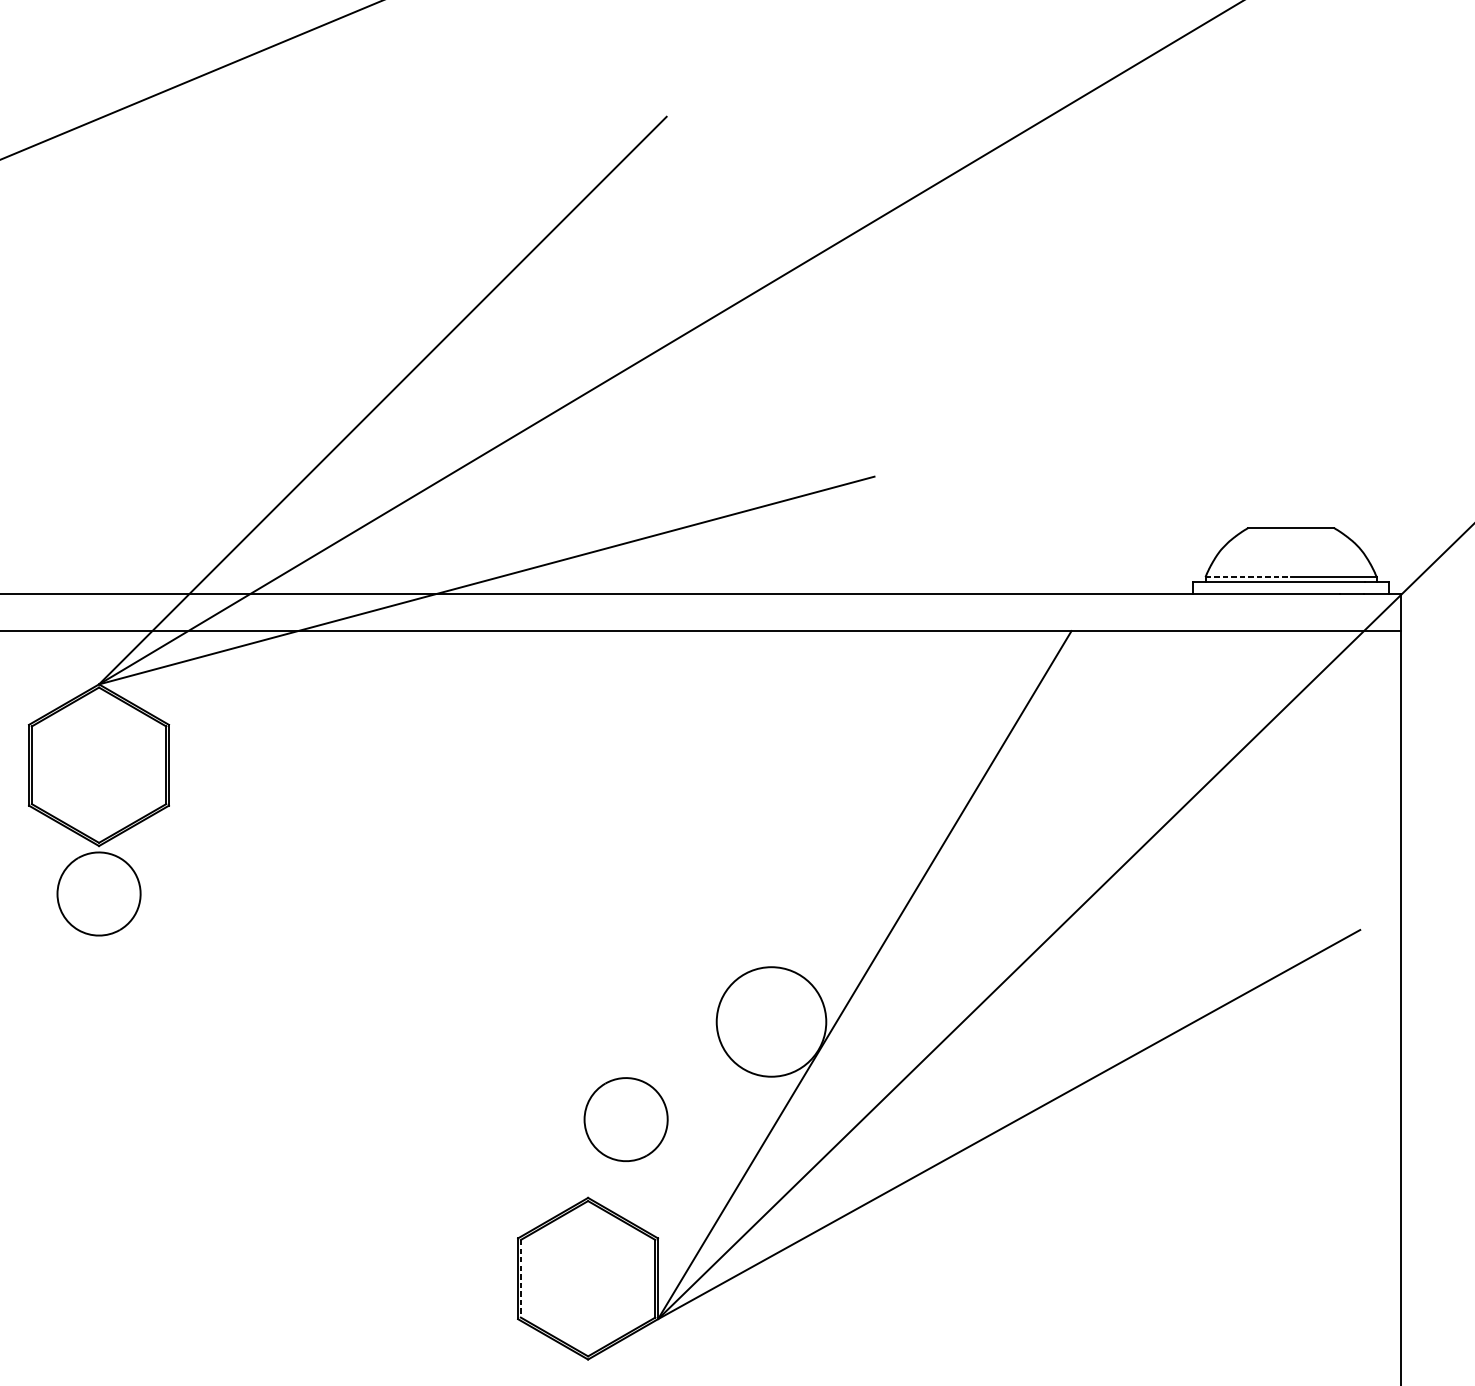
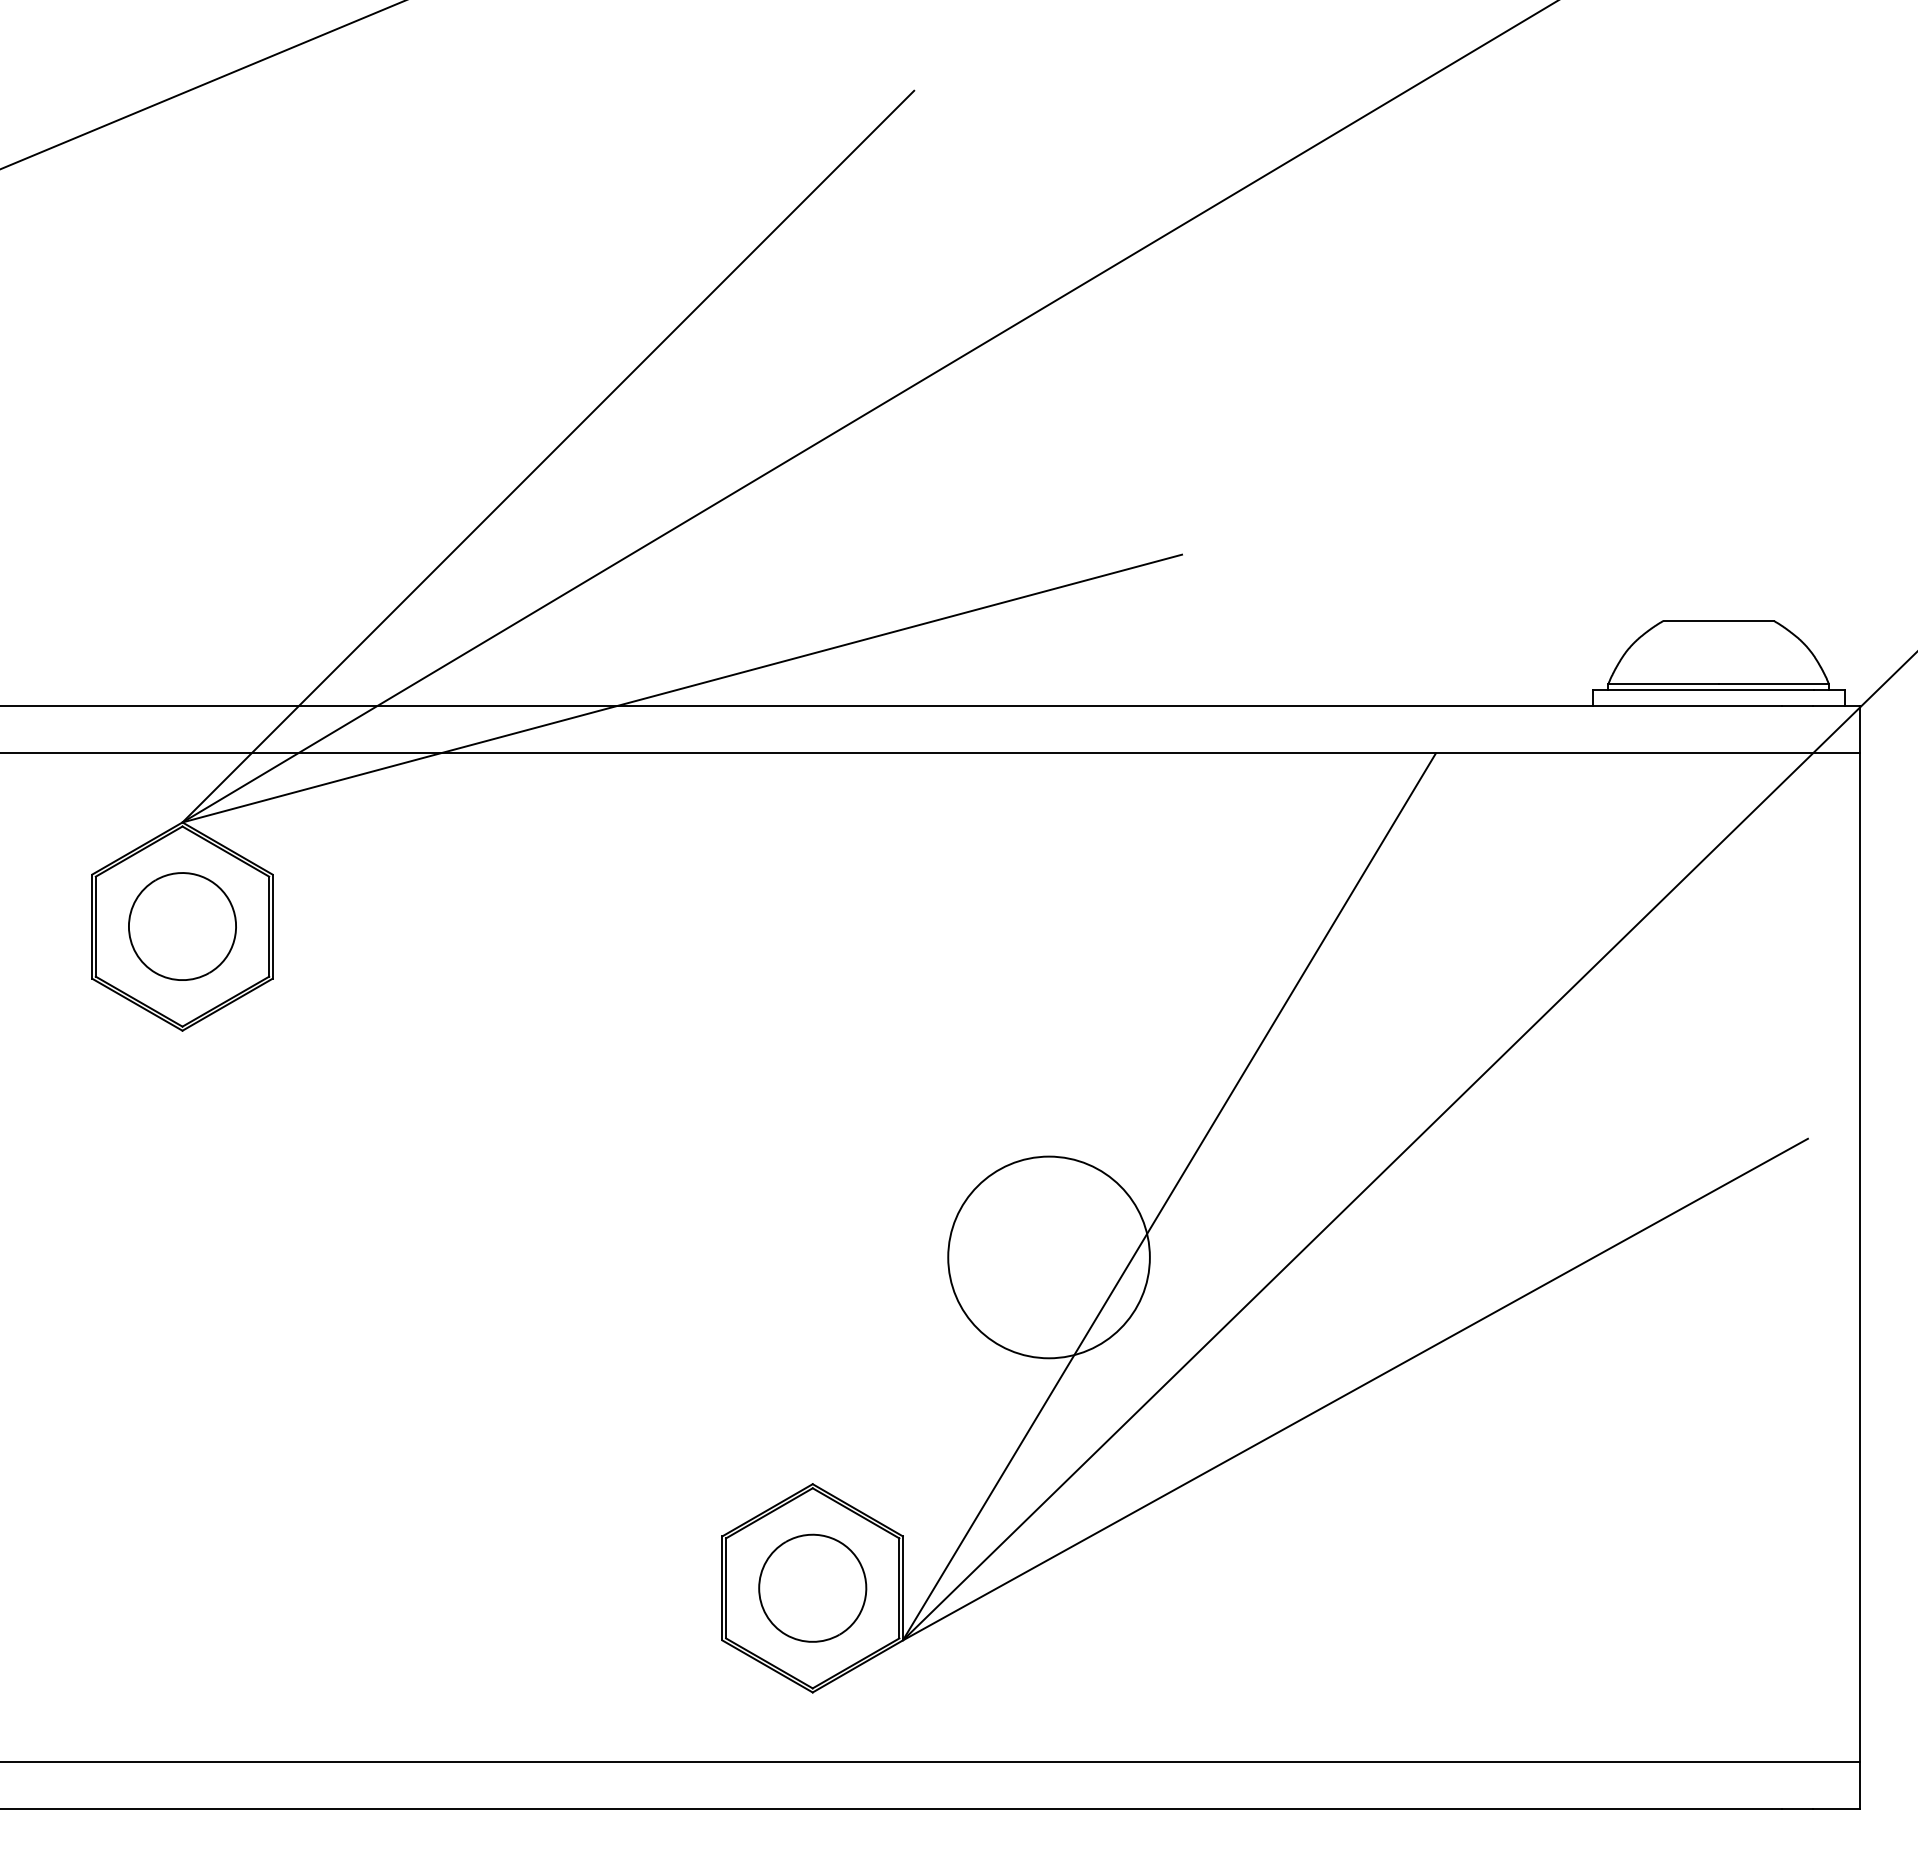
line: (1249, 577) -> (1664, 684), dashed -> solid
part: (99, 893) -> (182, 926), moved
circle: (771, 1022) -> (1048, 1257), size x1.43
part: (625, 1119) -> (812, 1587), moved
line: (521, 1278) -> (726, 1588), dashed -> solid

